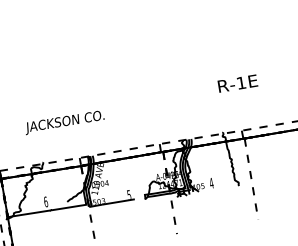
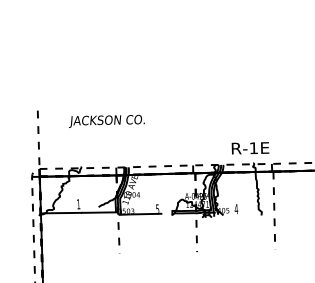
text: (237, 83) -> (250, 148), moved
text: (64, 121) -> (106, 120), moved
text: (45, 202) -> (78, 204), 6 -> 1

